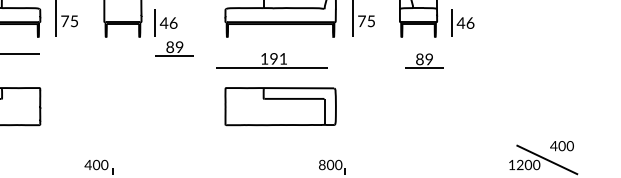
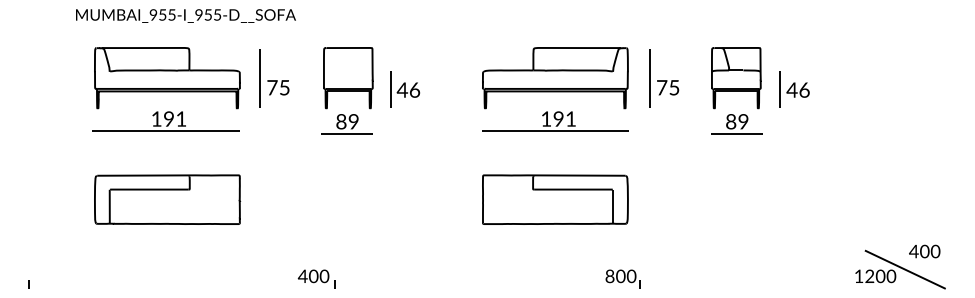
part: (174, 49) -> (346, 124), moved
part: (271, 60) -> (555, 121), moved
part: (423, 61) -> (736, 124), moved

